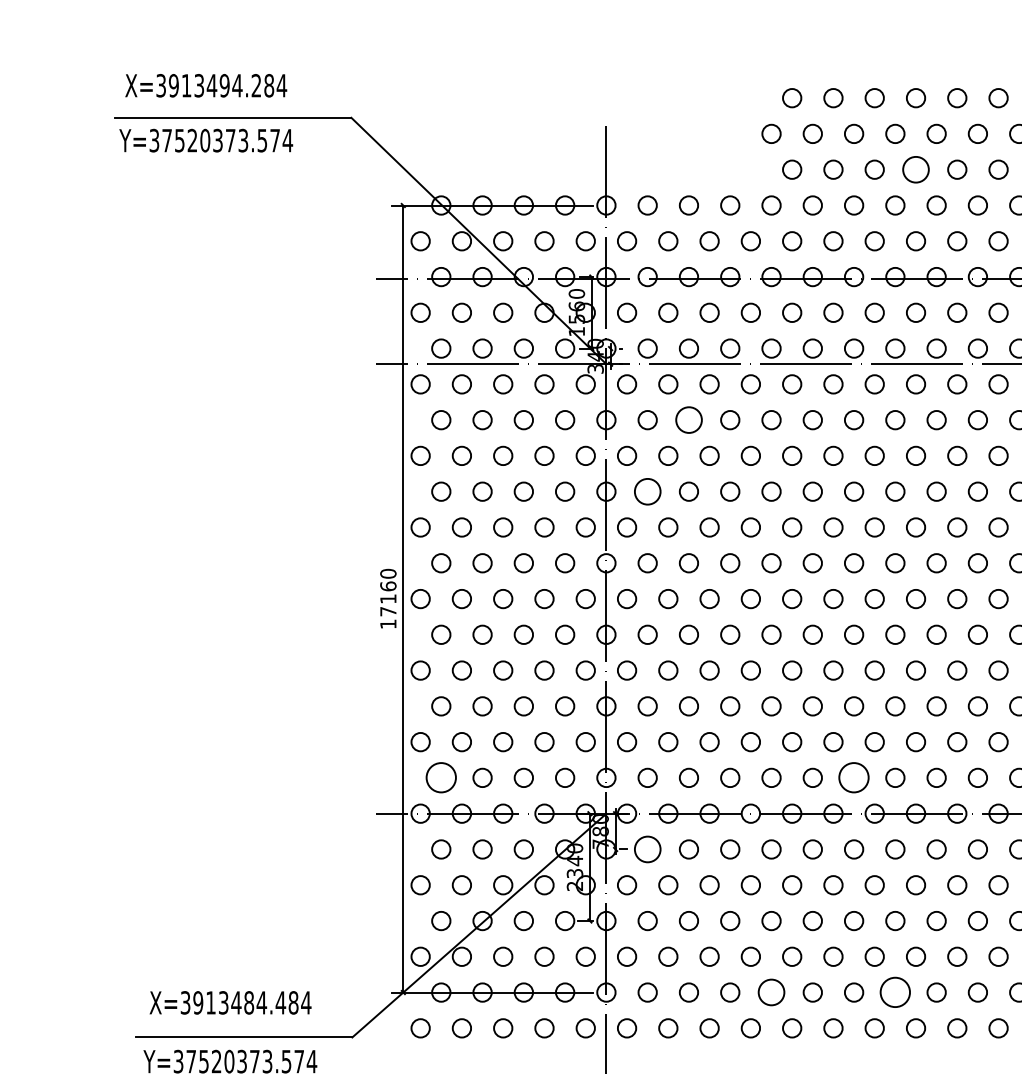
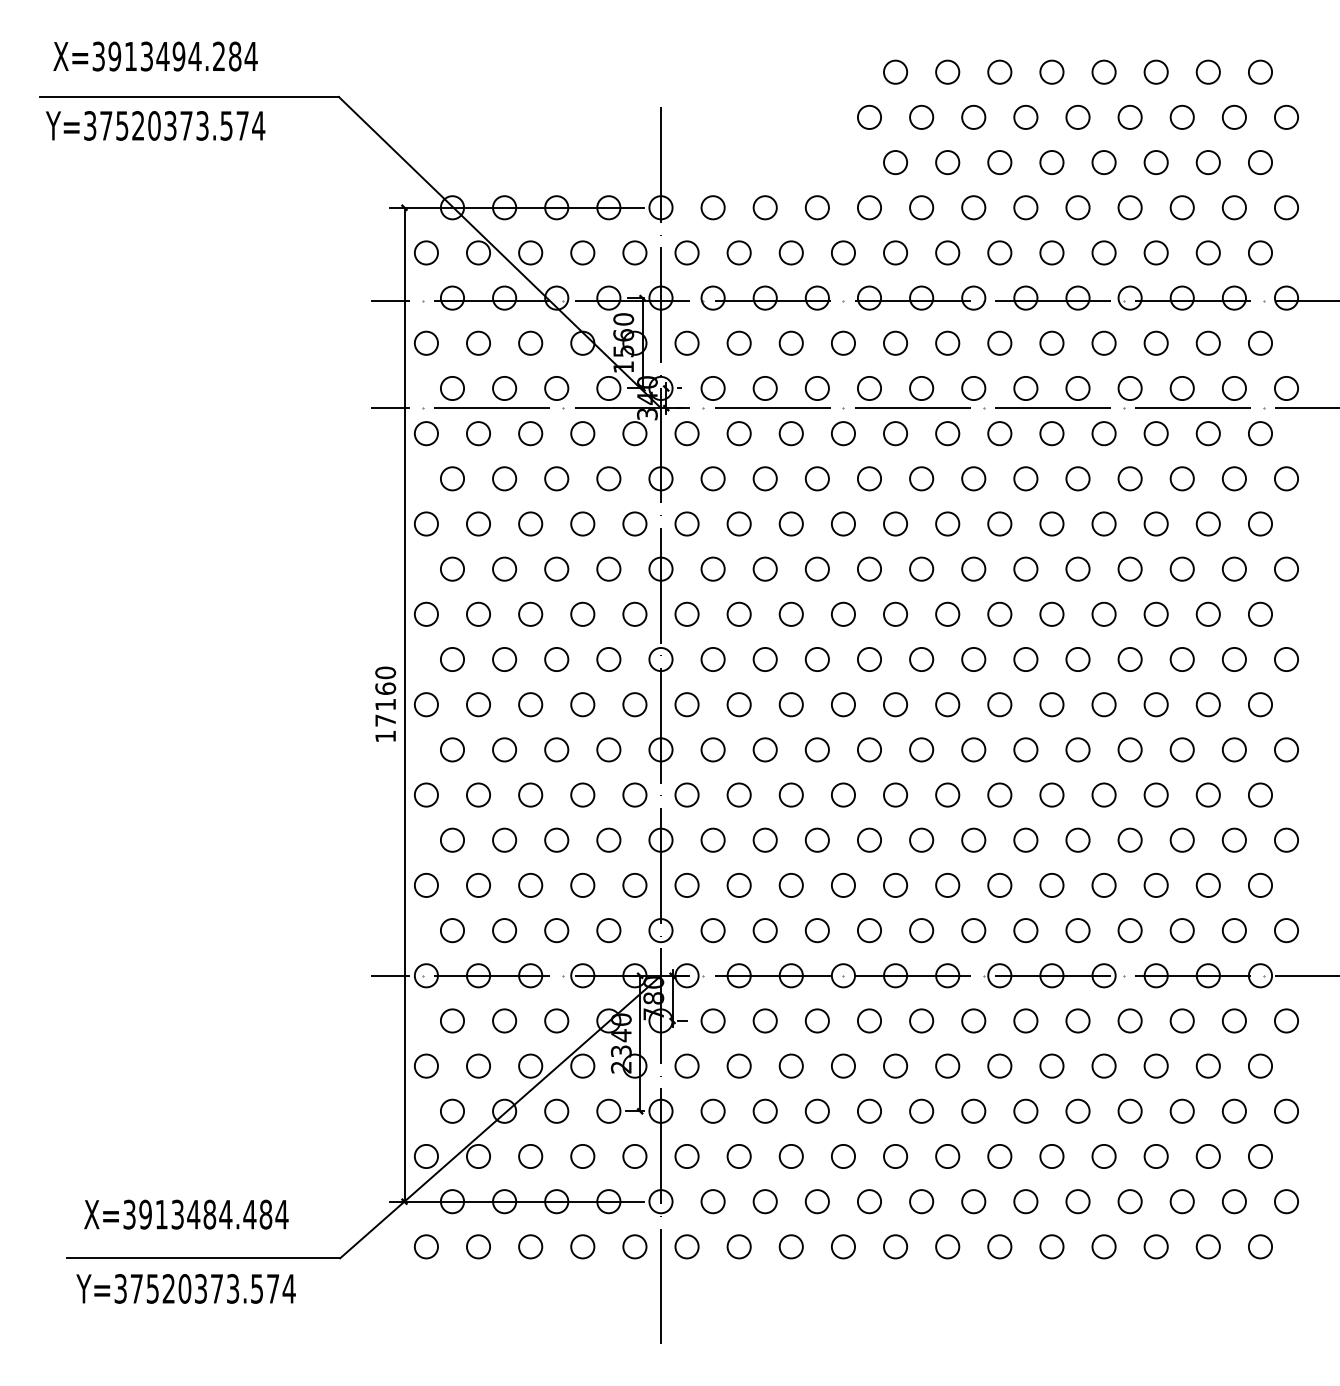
circle: (915, 169) -> (1051, 162), size x0.71
circle: (688, 419) -> (764, 478), size x0.71
circle: (647, 491) -> (712, 568), size x0.71
circle: (441, 777) -> (452, 930), size x0.62
circle: (853, 777) -> (973, 930), size x0.62
circle: (647, 849) -> (712, 1020), size x0.71
circle: (771, 992) -> (869, 1201), size x0.71
circle: (895, 992) -> (1025, 1201), size x0.62

